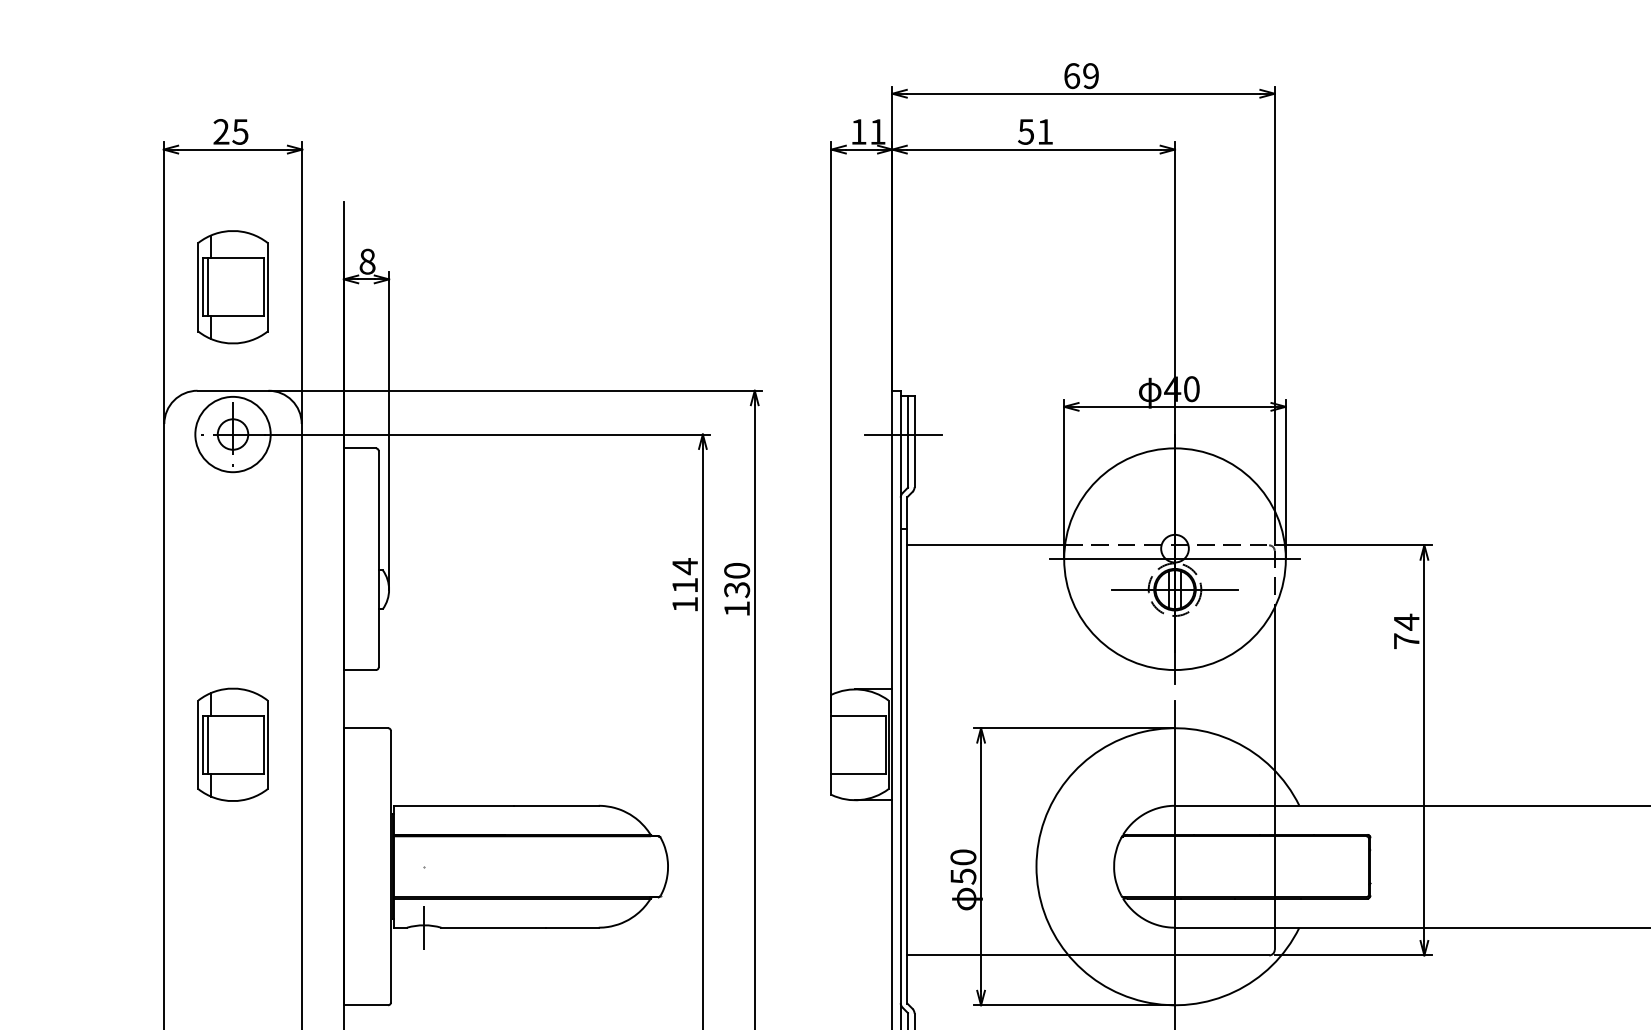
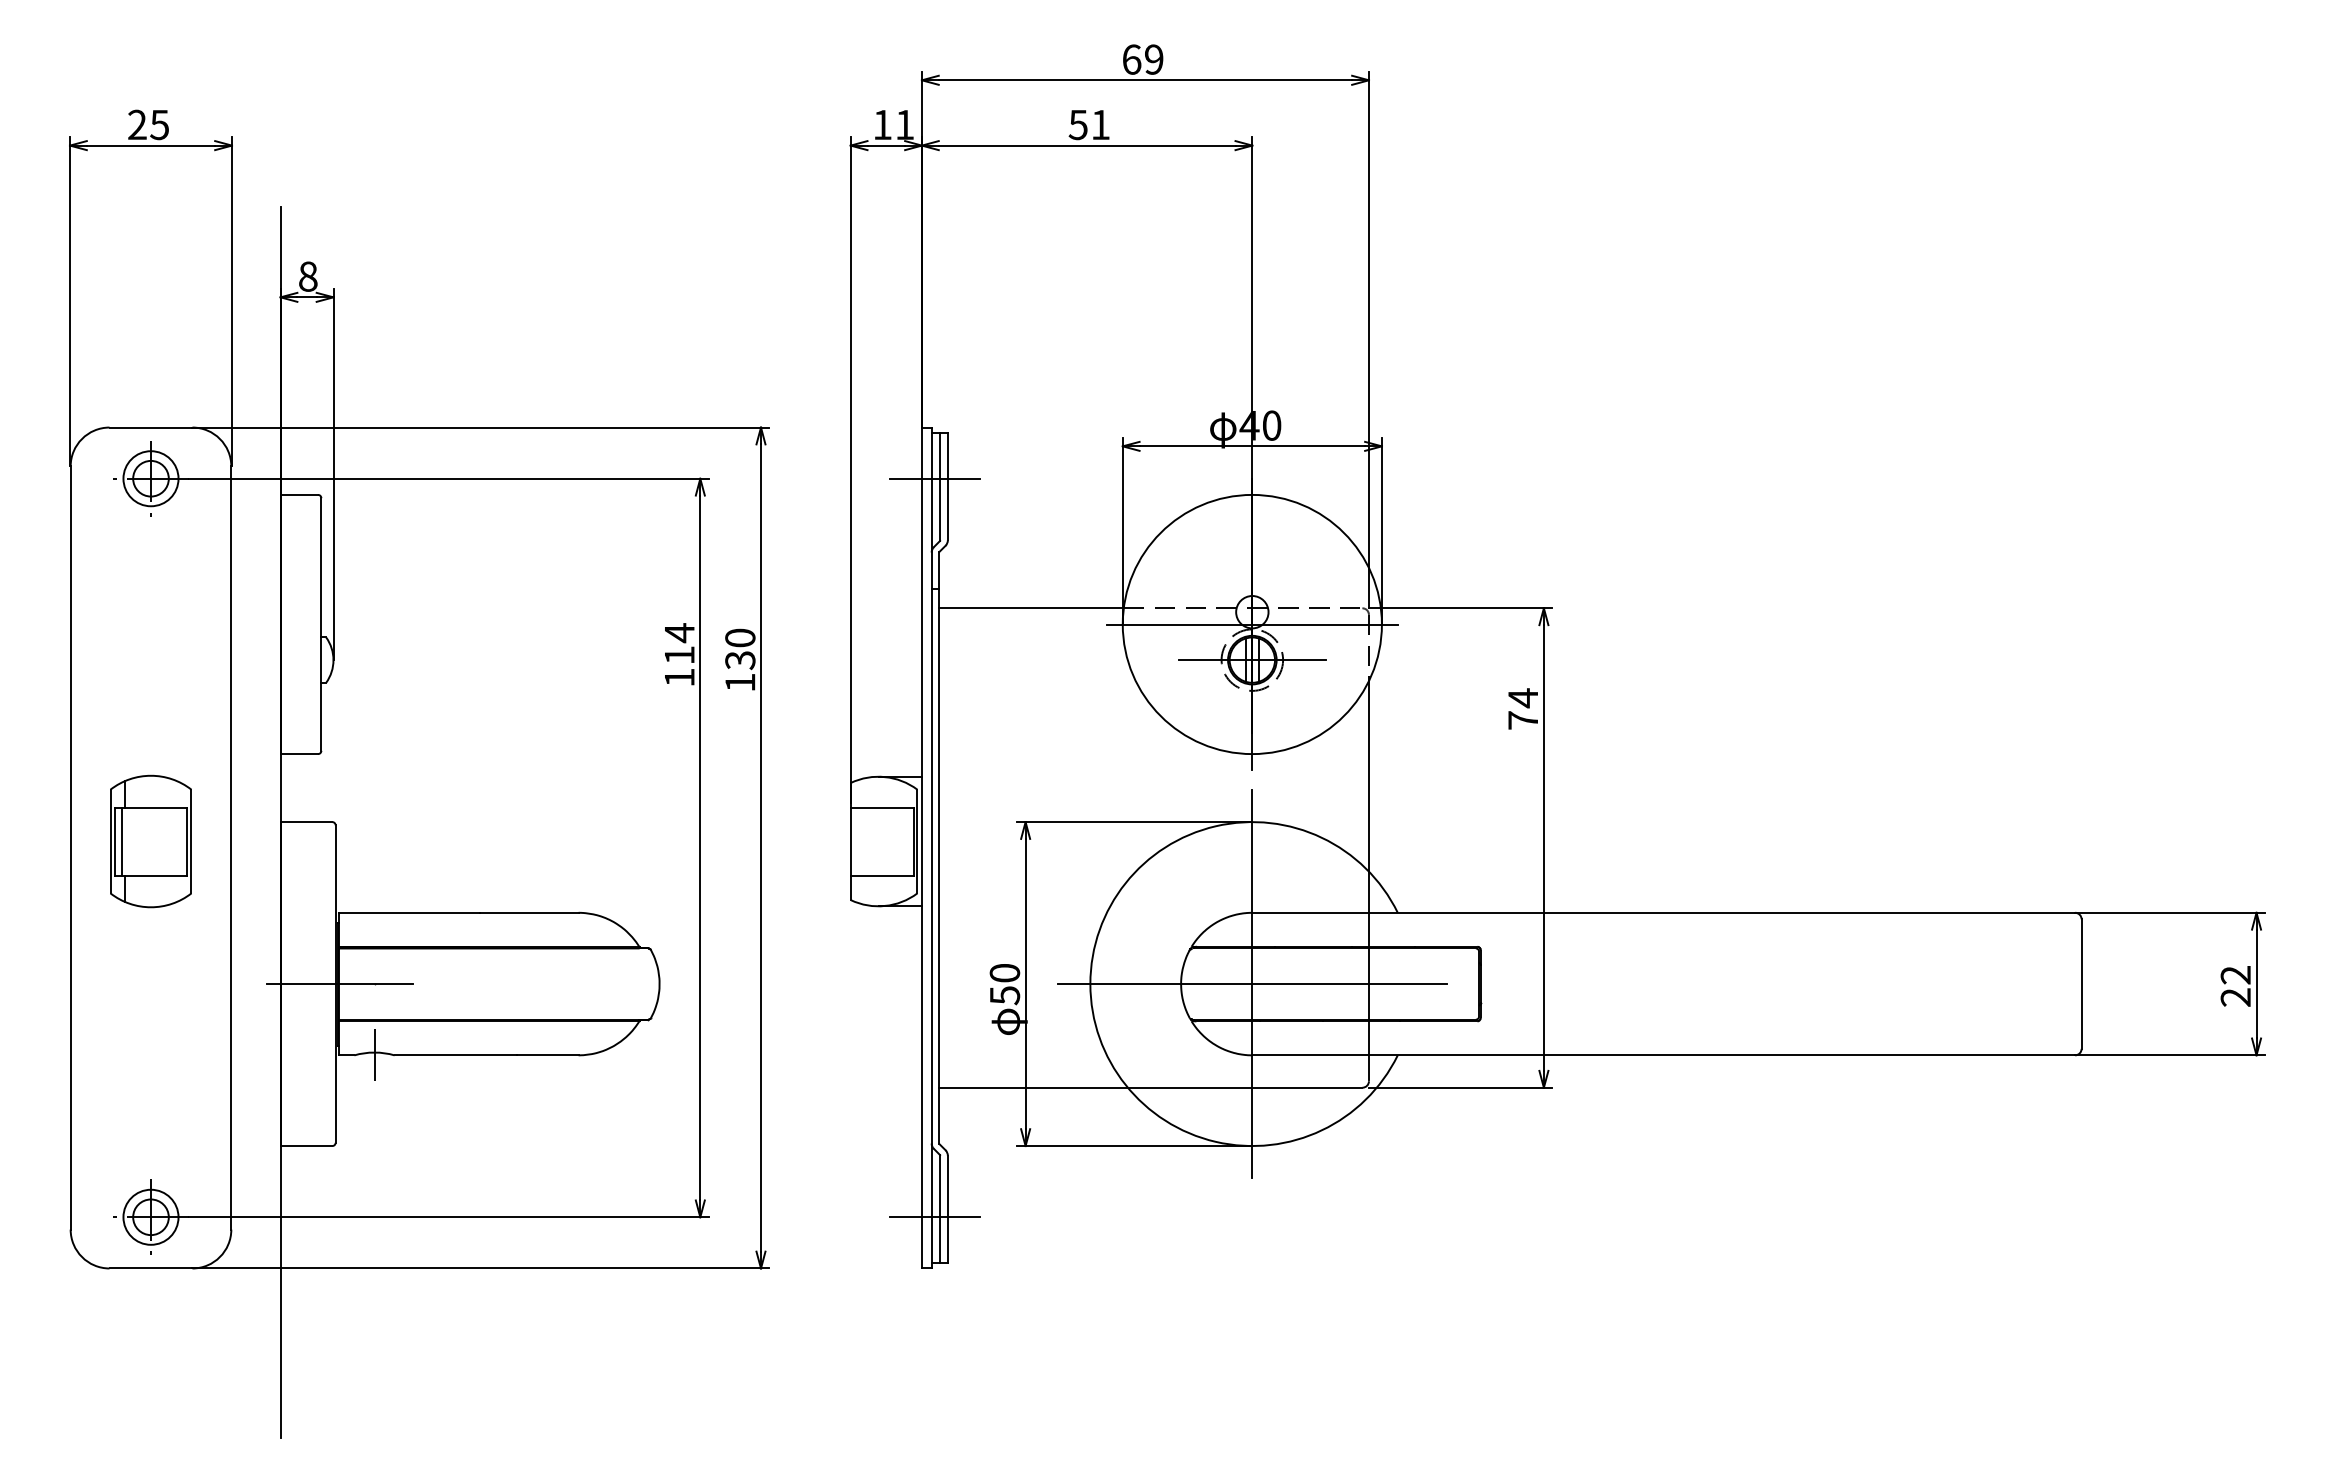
part: (232, 287) -> (150, 306), removed
circle: (232, 434) -> (150, 478), size x0.62
line: (394, 867) -> (339, 984), added
line: (1174, 867) -> (1251, 984), added

